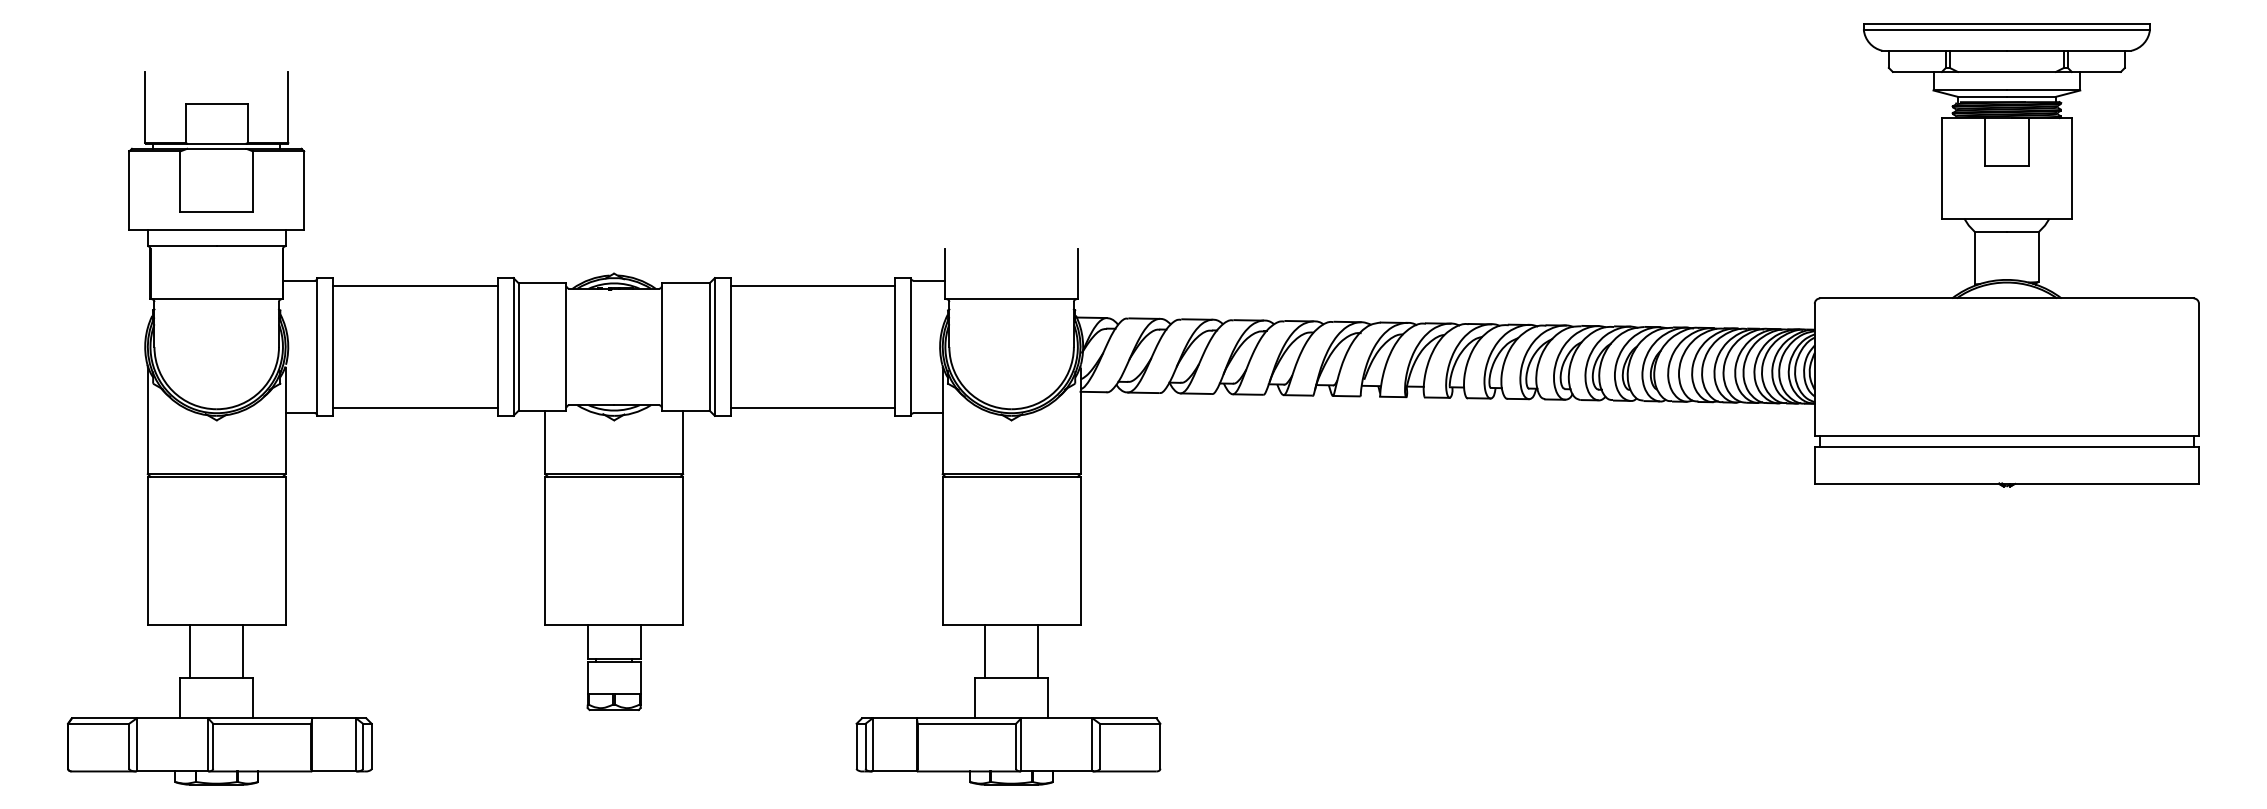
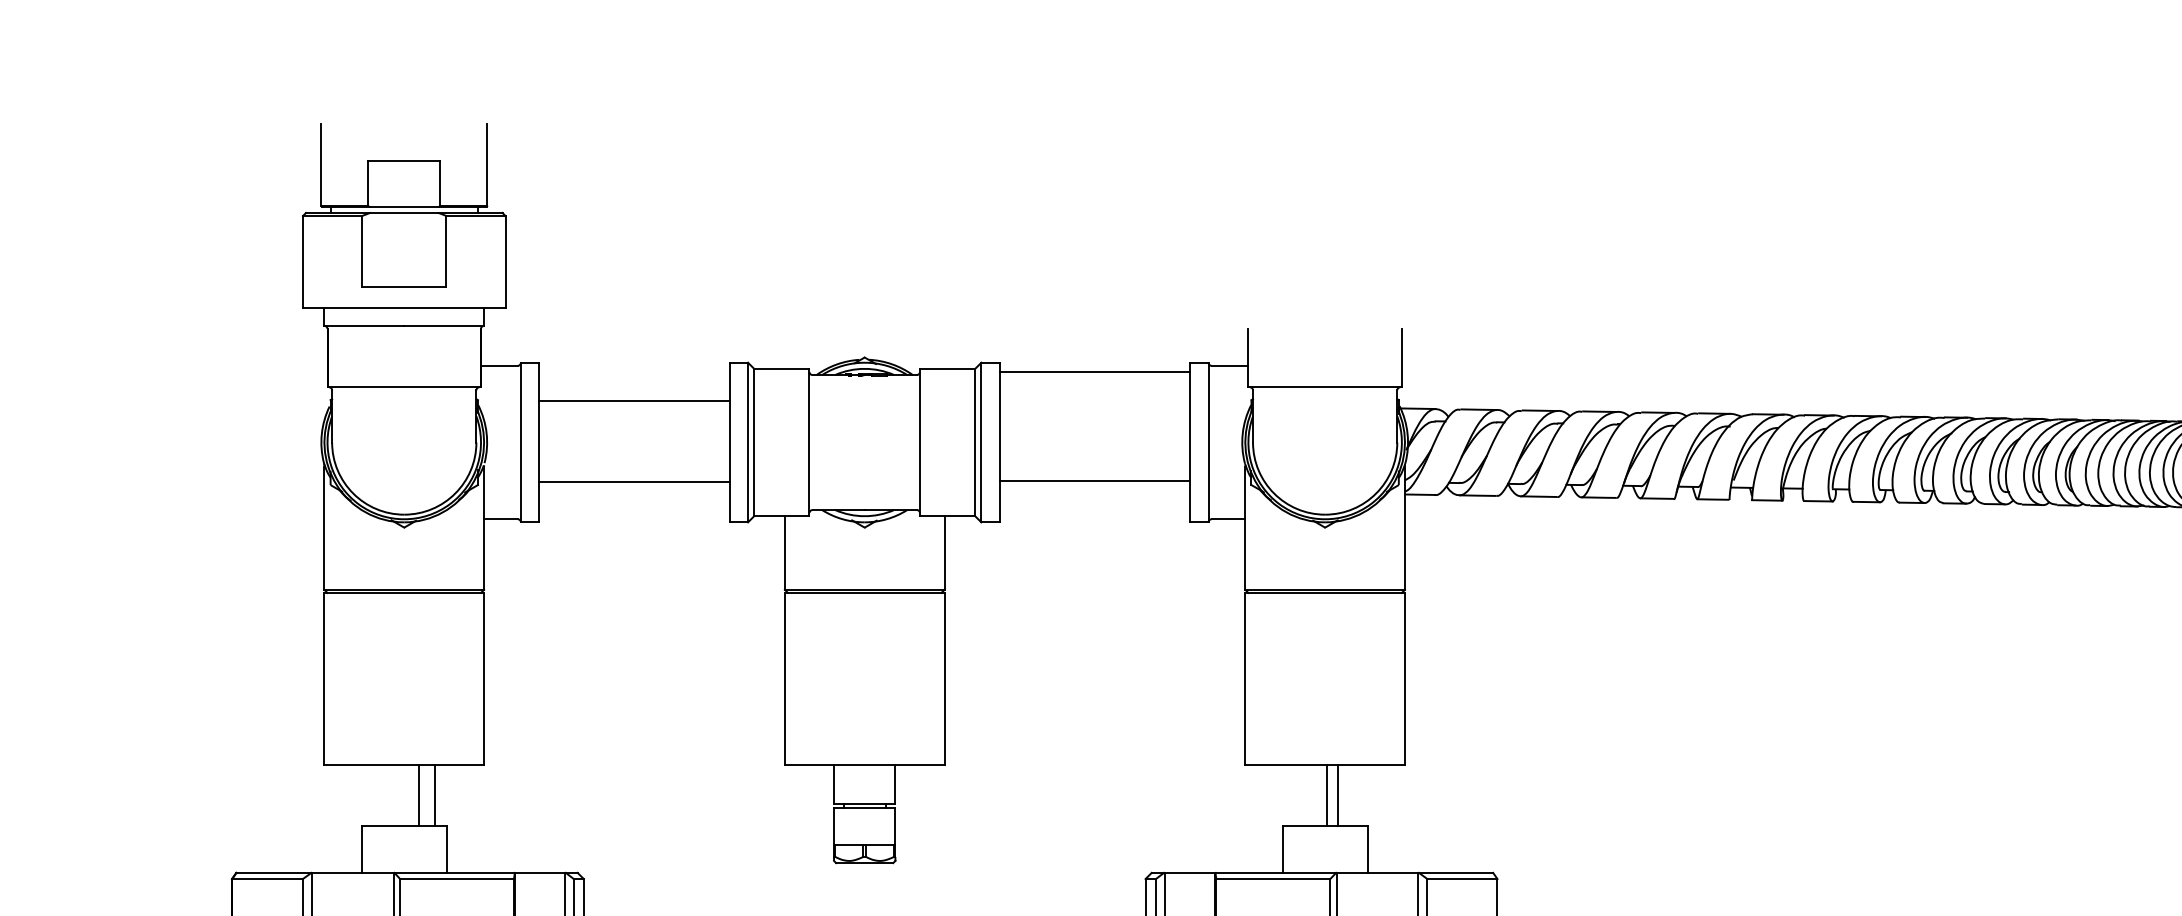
line: (415, 286) -> (634, 401), moved
line: (415, 407) -> (634, 481), moved
line: (812, 407) -> (1094, 480), moved
line: (190, 651) -> (419, 795), moved
line: (985, 651) -> (1338, 795), moved
line: (1038, 651) -> (1327, 795), moved

